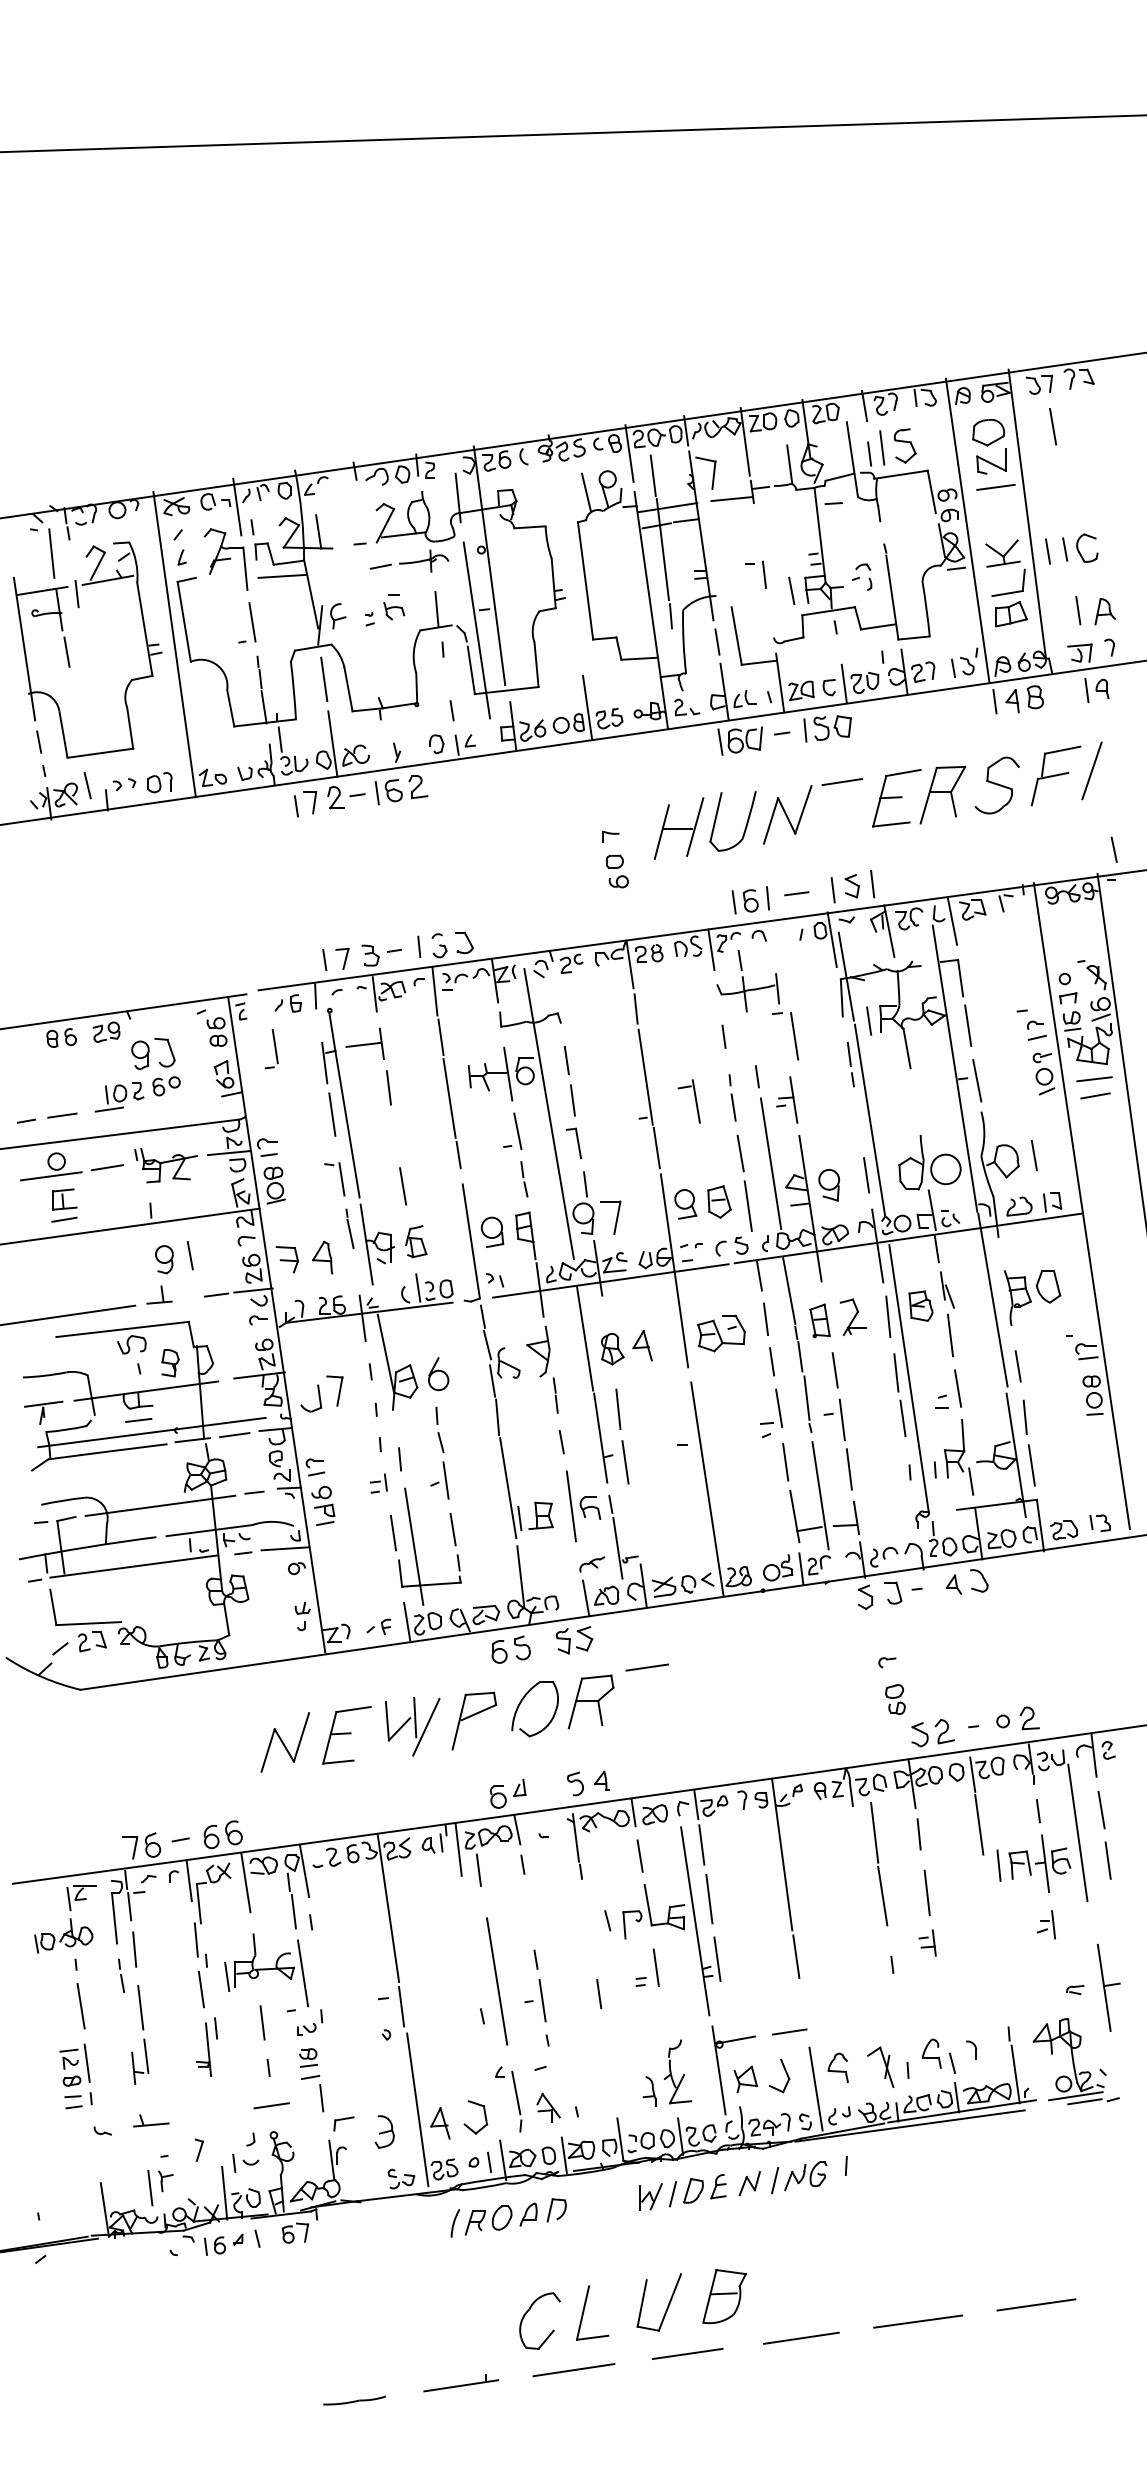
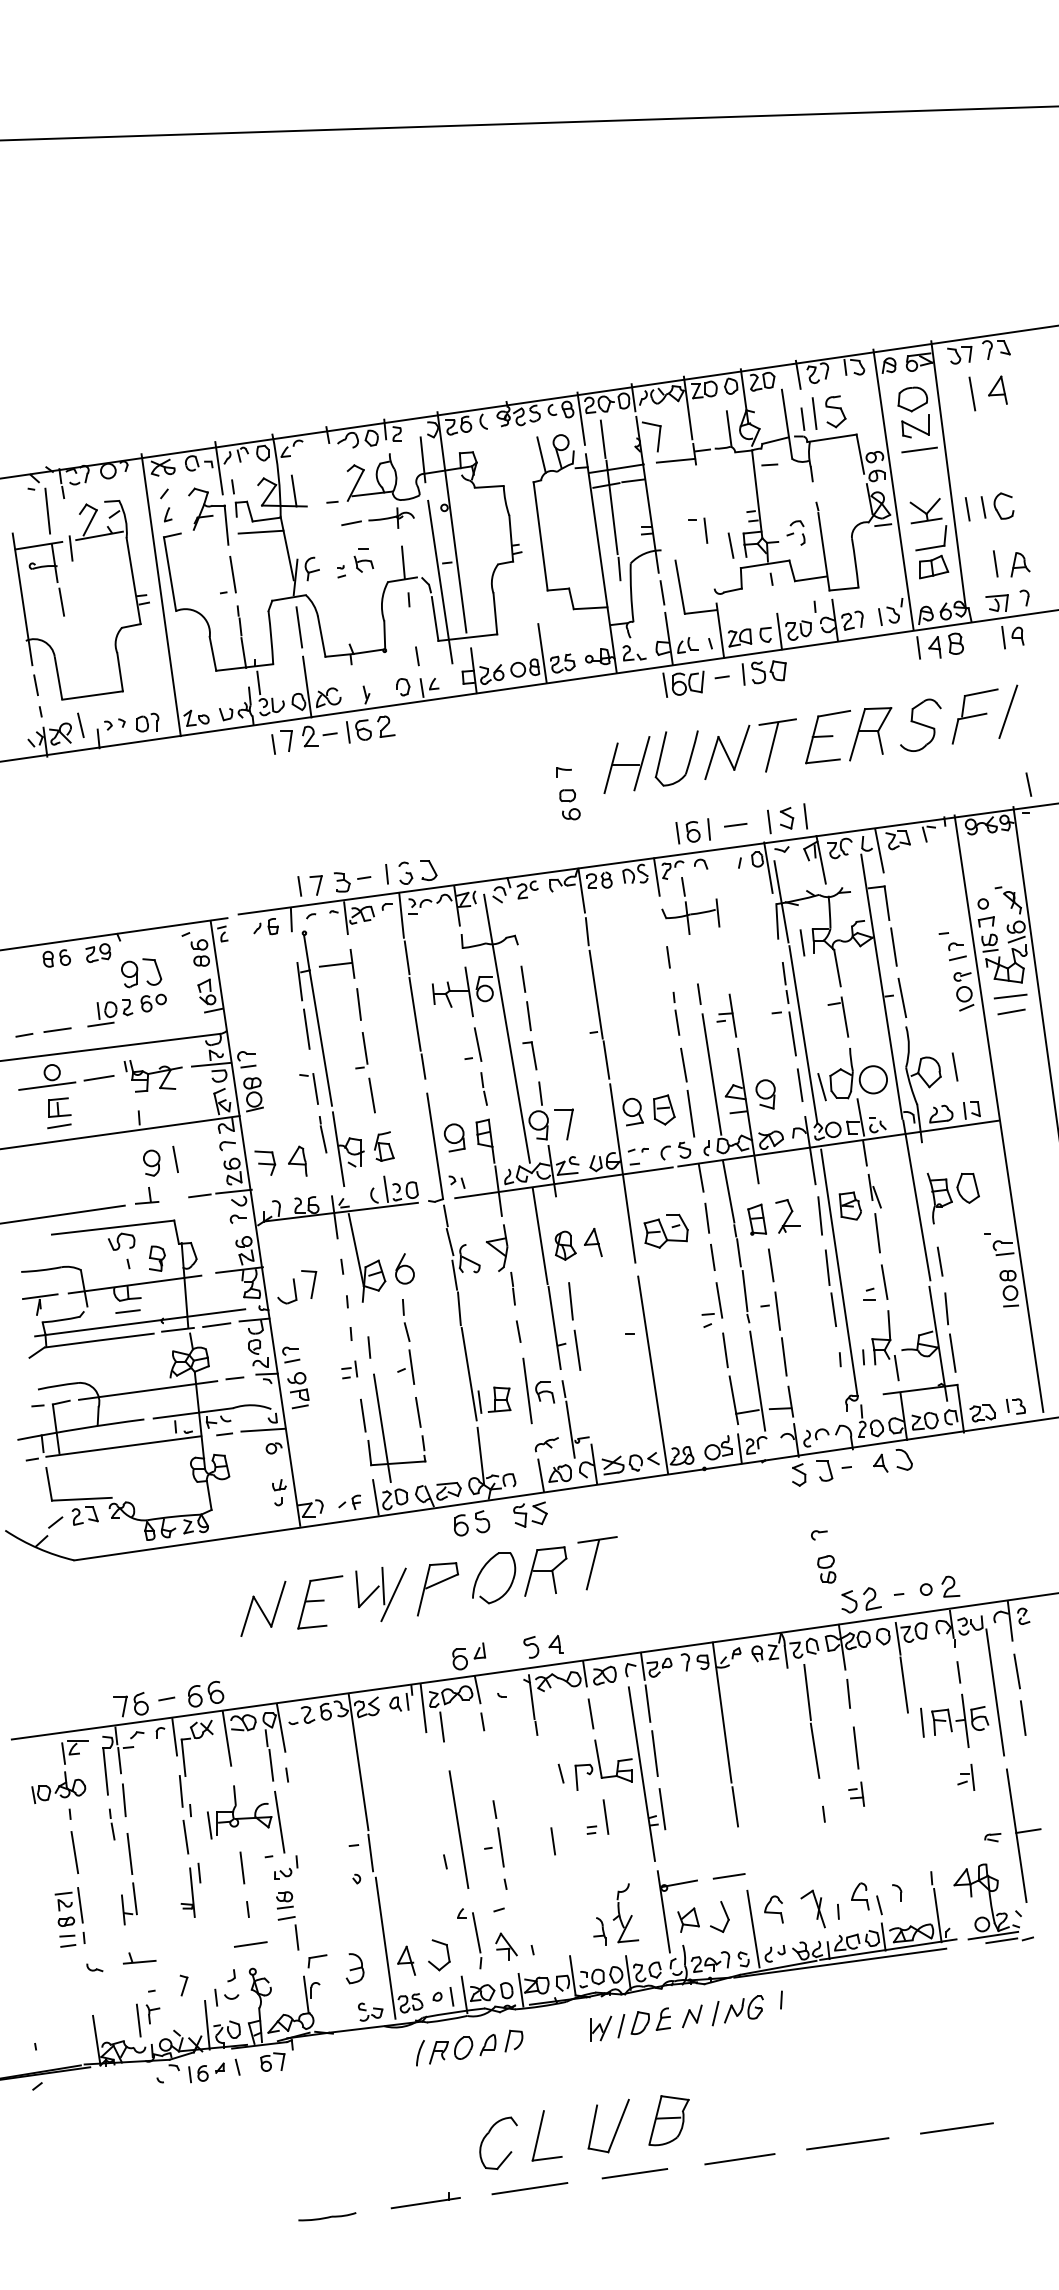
part: (1080, 421) -> (997, 389), added
line: (836, 809) -> (772, 747), added
part: (793, 1035) -> (791, 1033), moved
part: (271, 1048) -> (361, 1050), moved
part: (689, 1100) -> (838, 1016), moved
line: (889, 1177) -> (821, 1087), added
line: (641, 1694) -> (592, 1564), added
part: (1108, 1987) -> (1023, 1835), size x1.67

